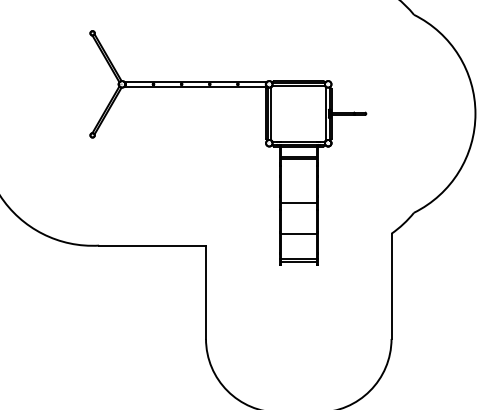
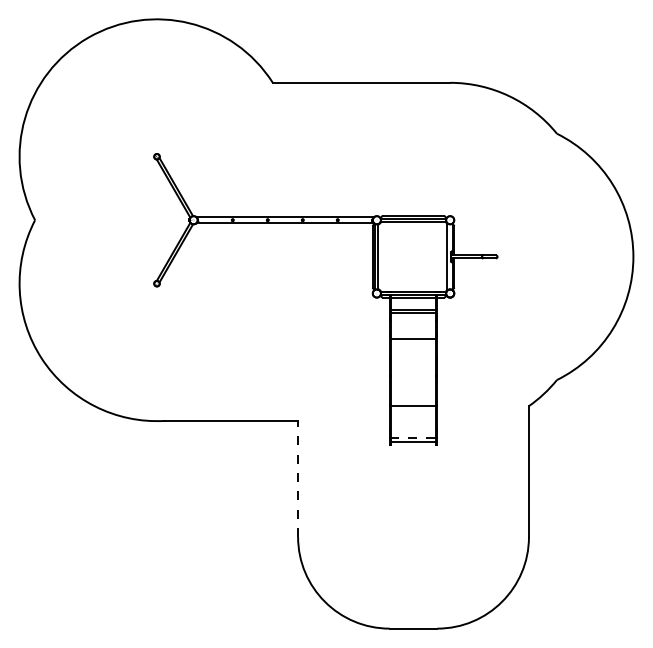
line: (298, 202) -> (413, 339), moved
line: (298, 258) -> (413, 437), solid -> dashed
line: (206, 291) -> (298, 478), solid -> dashed

